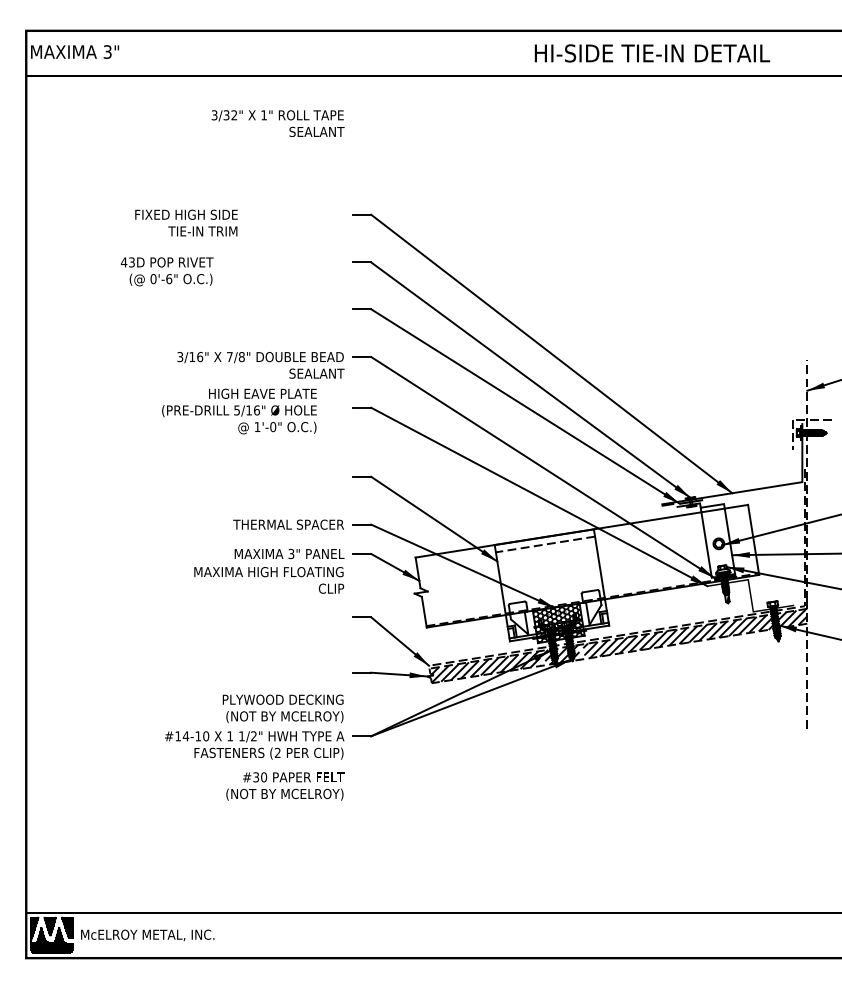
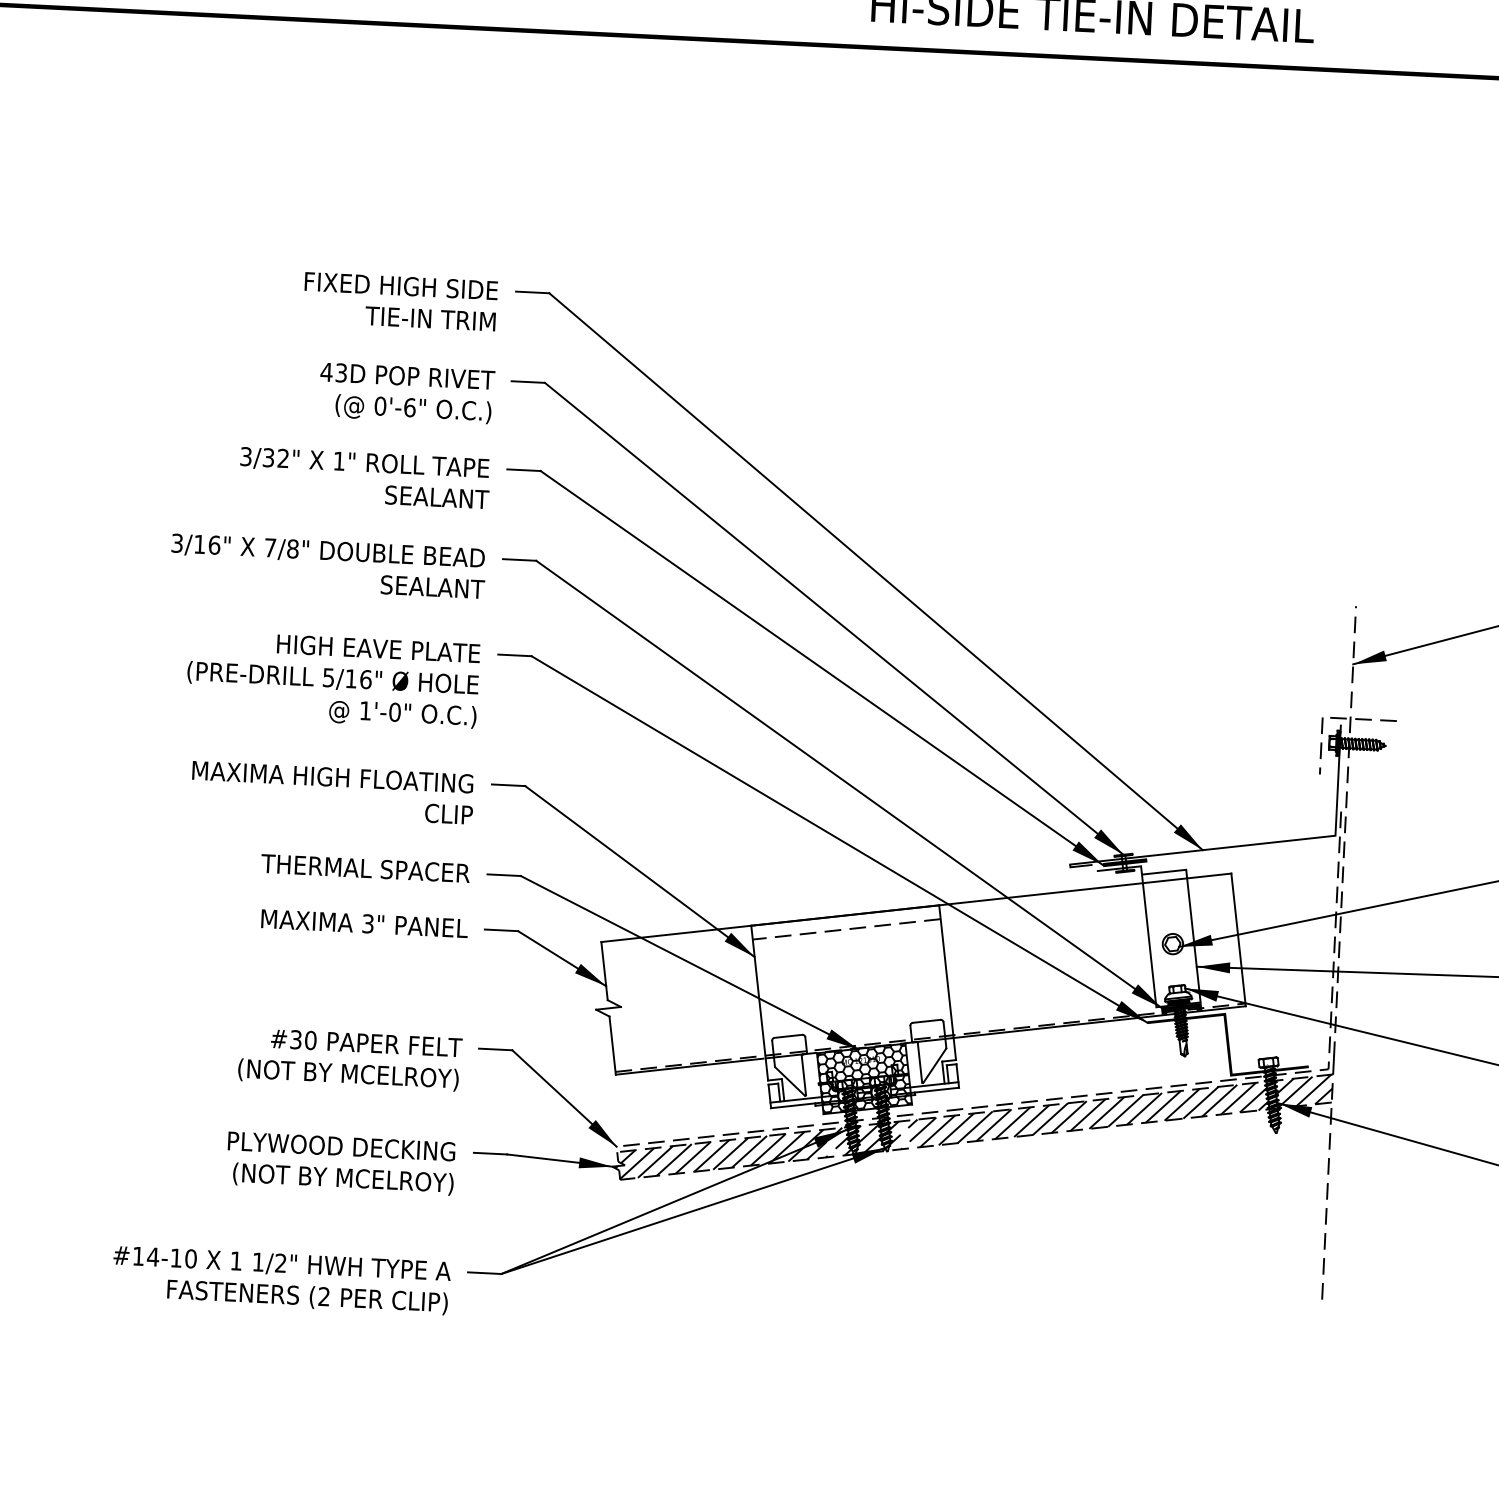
text: (277, 123) -> (363, 477), moved
text: (186, 222) -> (400, 300), moved
text: (166, 271) -> (405, 393), moved
text: (239, 411) -> (333, 679), moved
text: (269, 580) -> (333, 793), moved
text: (282, 708) -> (339, 1162), moved
text: (285, 786) -> (350, 1059), moved

